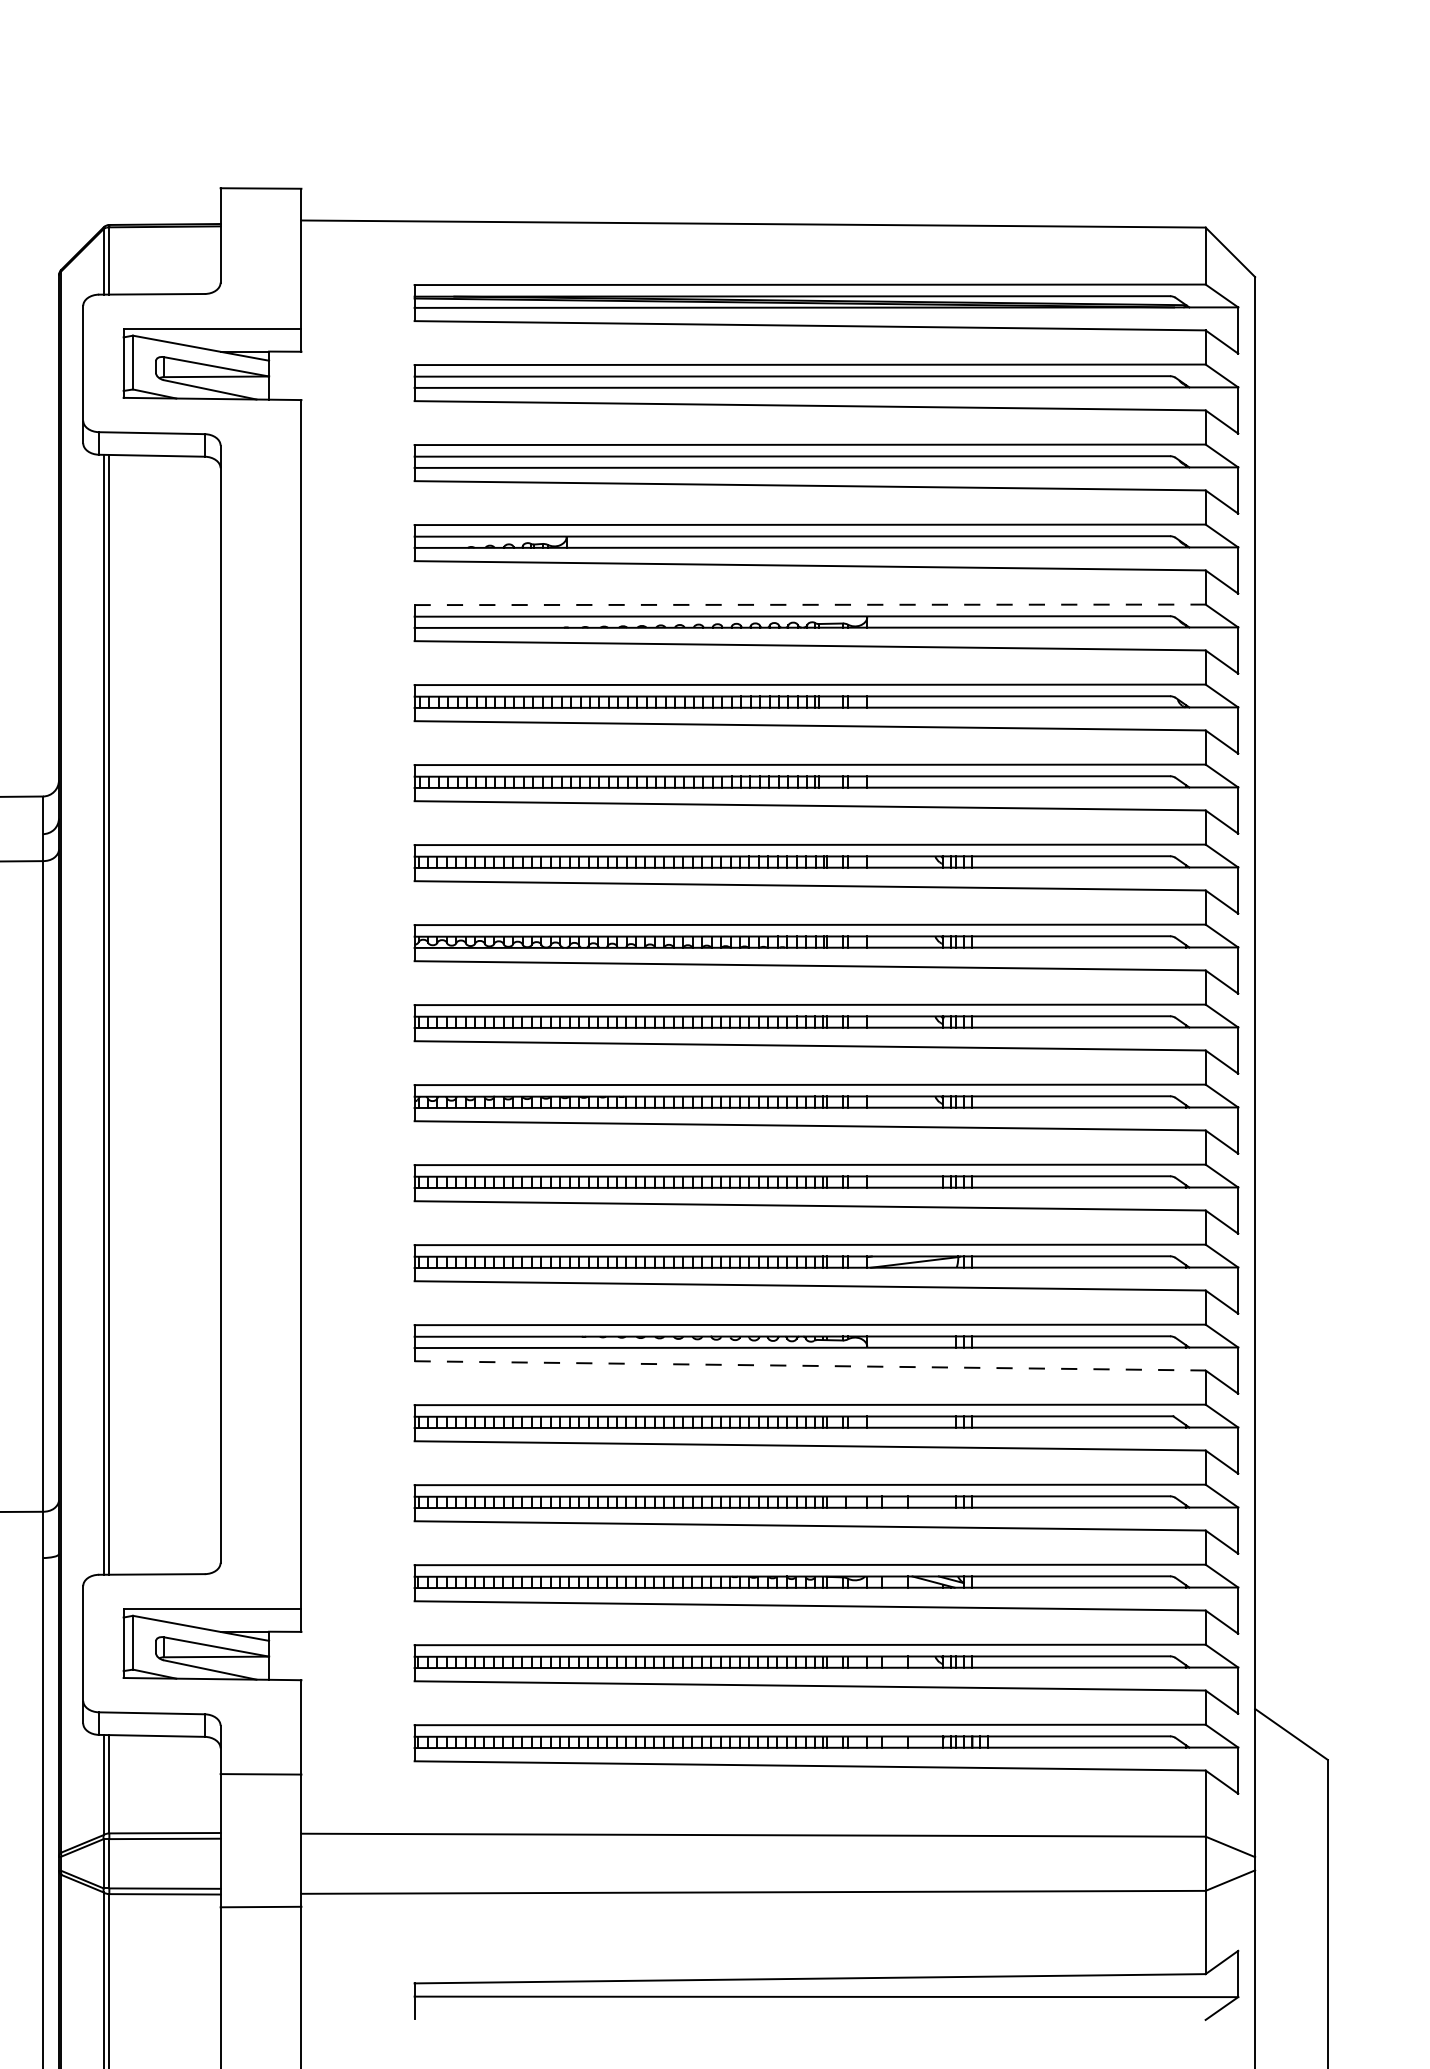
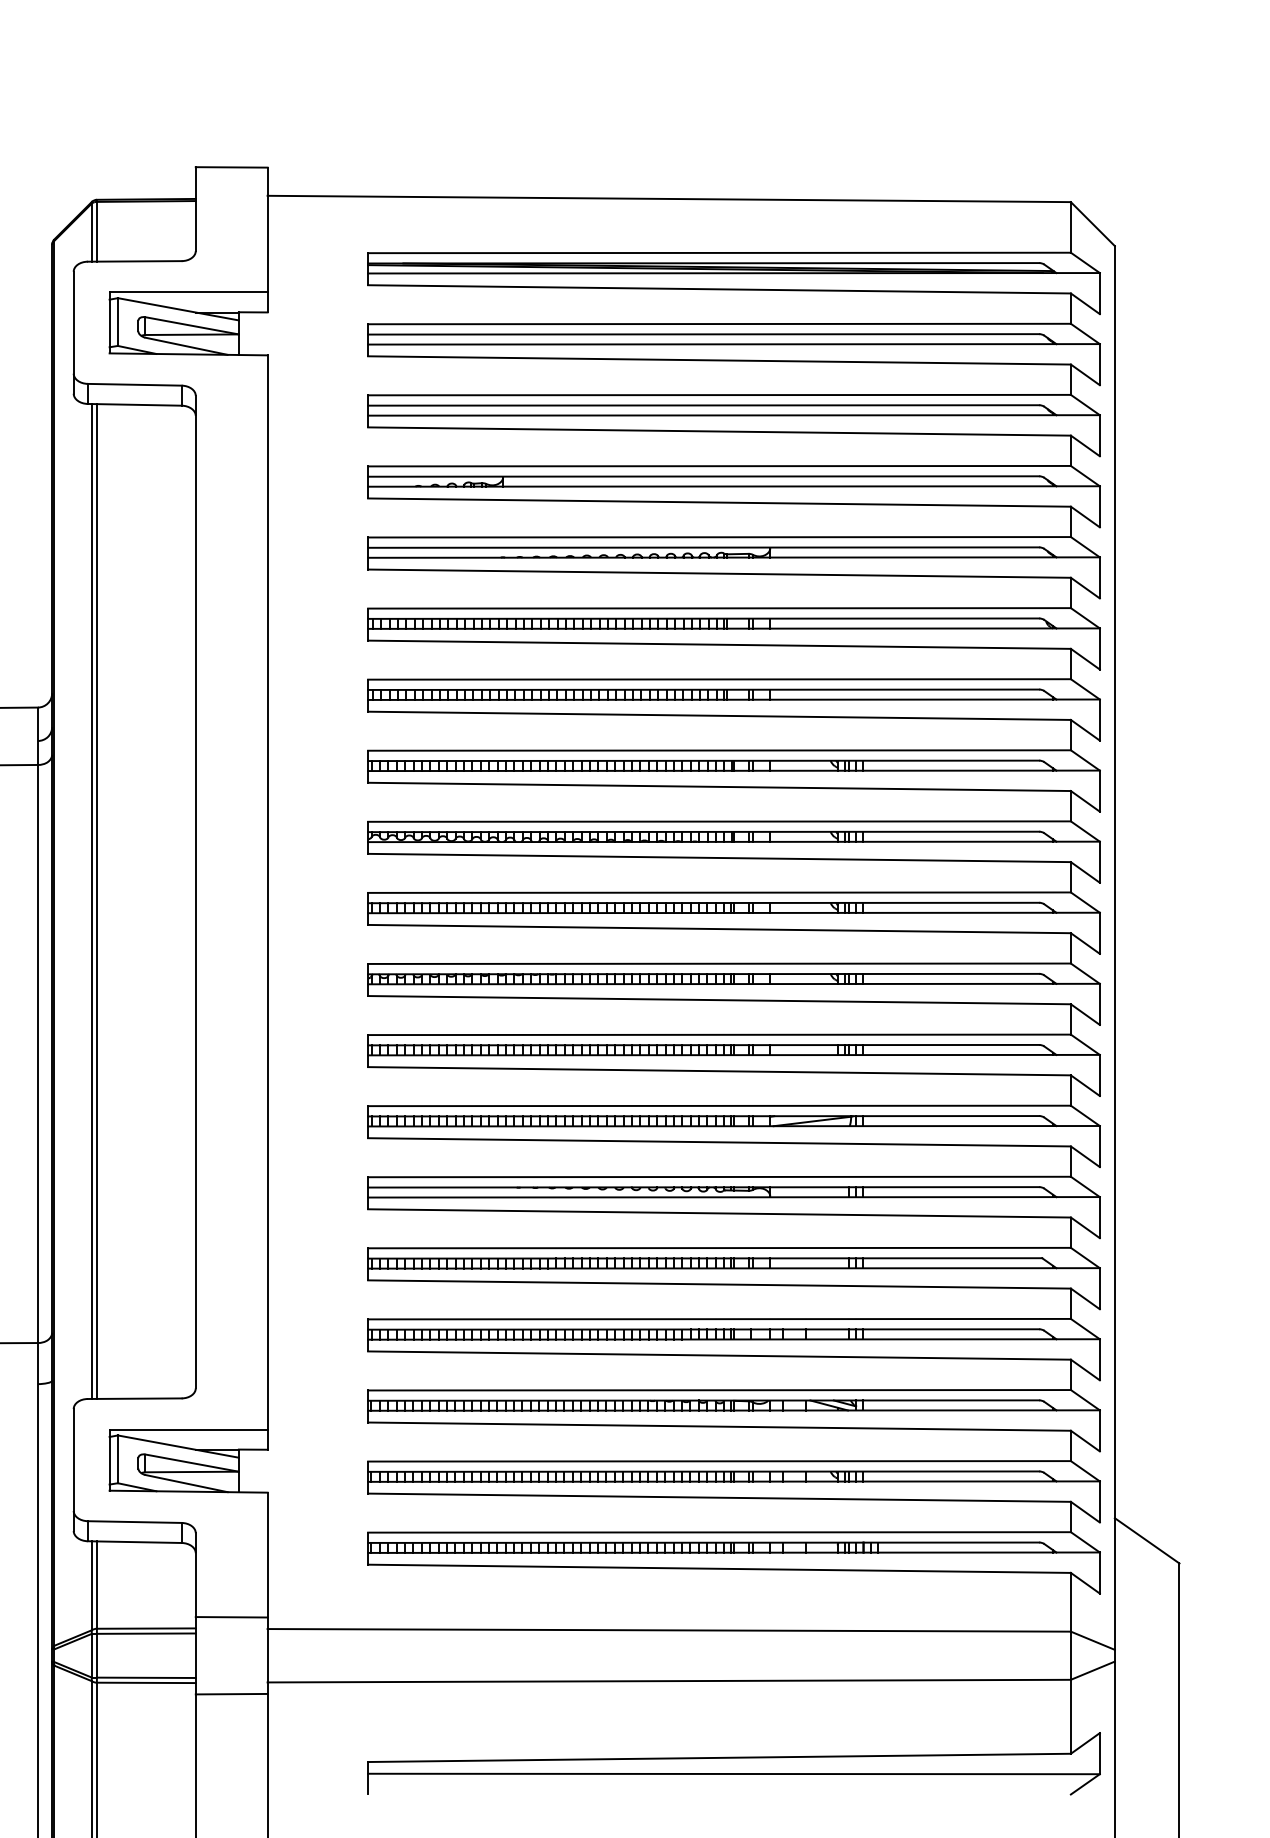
line: (811, 605) -> (720, 537), dashed -> solid
line: (811, 1365) -> (720, 1213), dashed -> solid
line: (260, 1774) -> (231, 1617), moved

